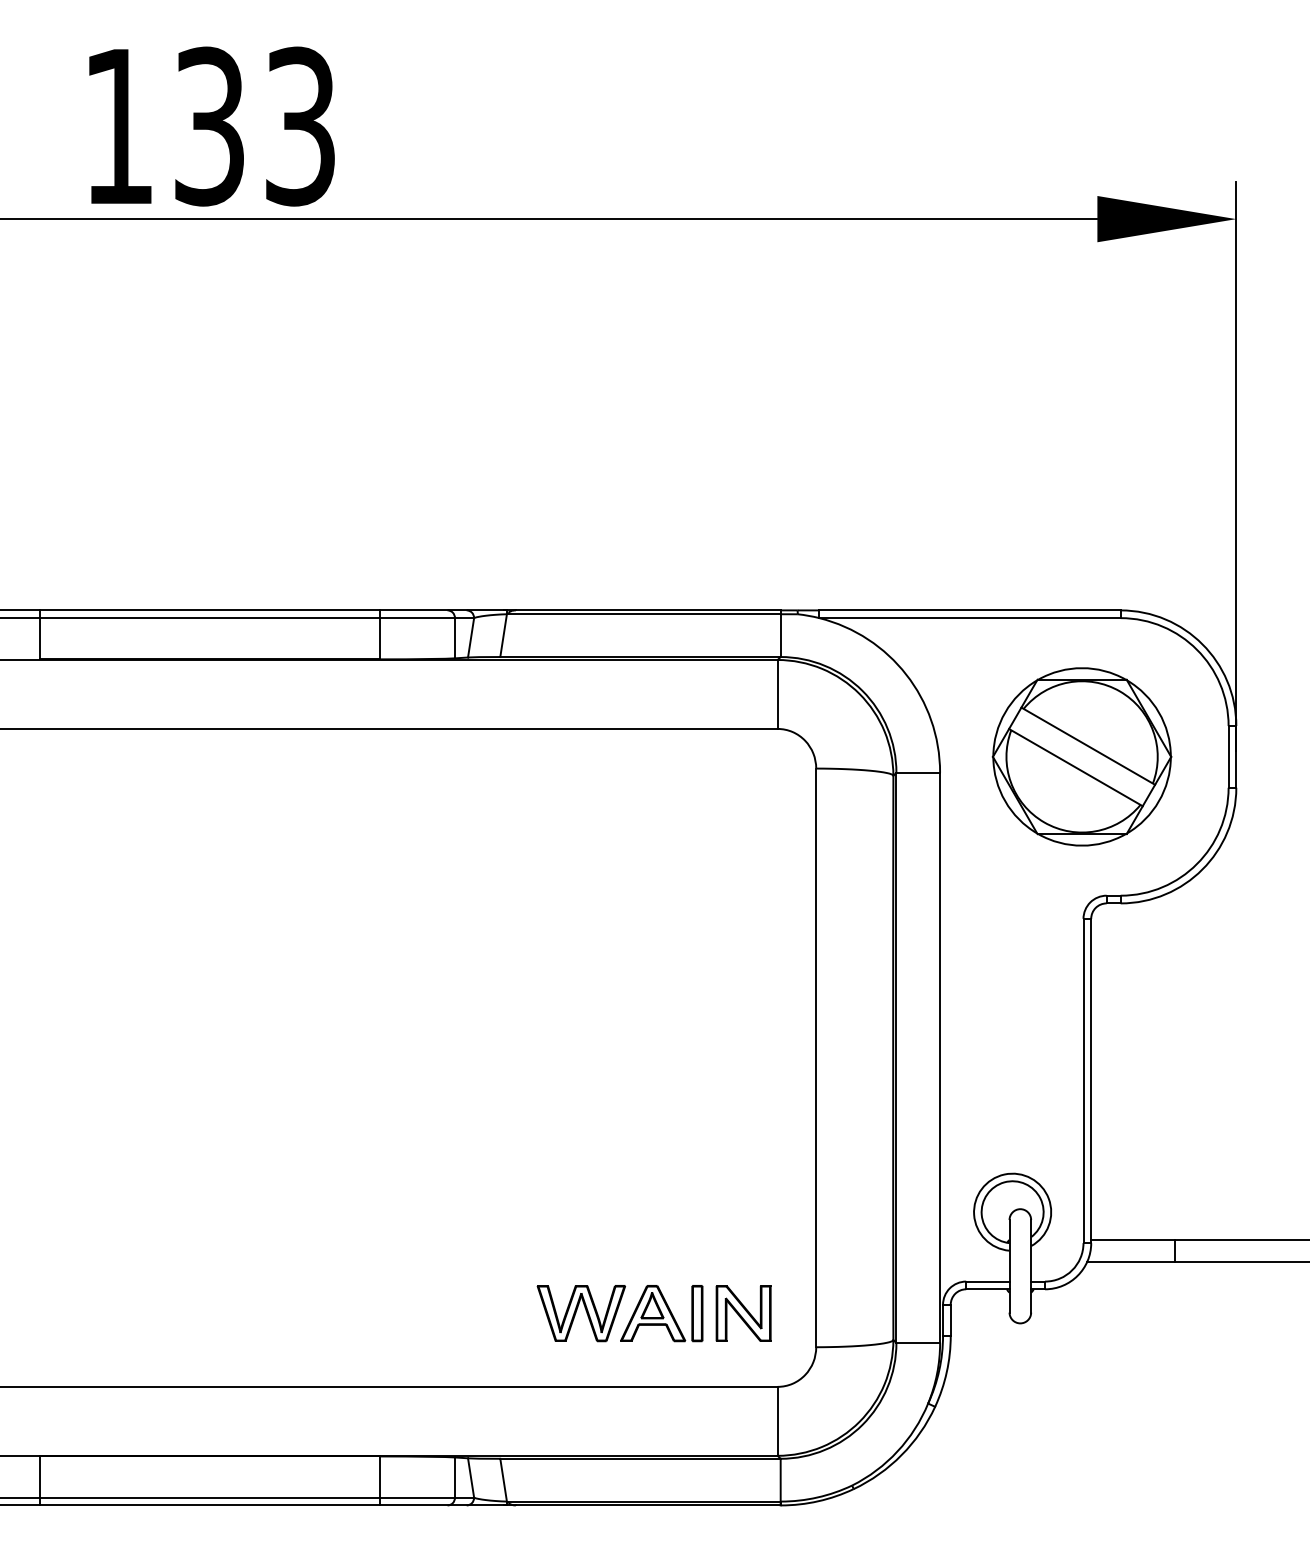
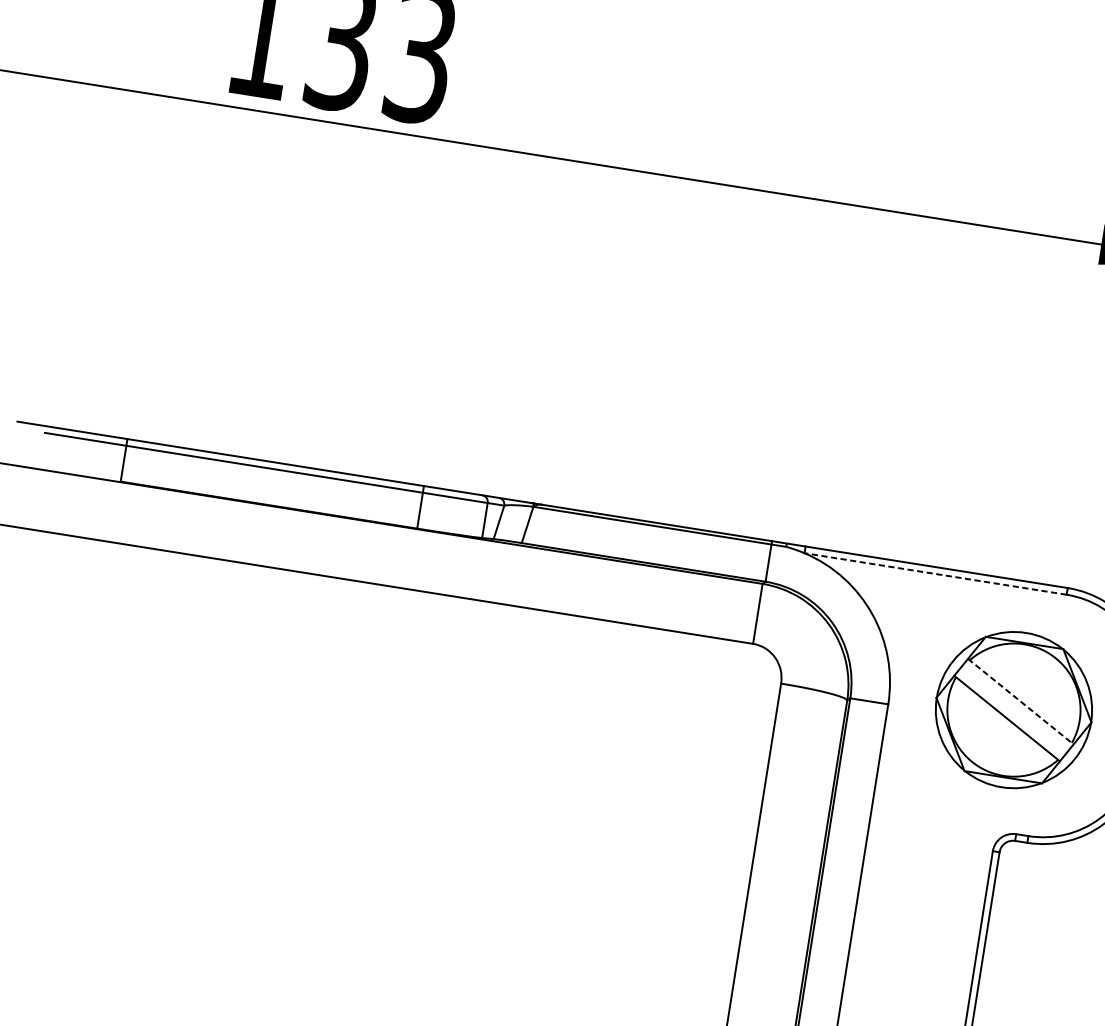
line: (970, 618) -> (935, 574), solid -> dashed
line: (1088, 746) -> (1020, 701), solid -> dashed

